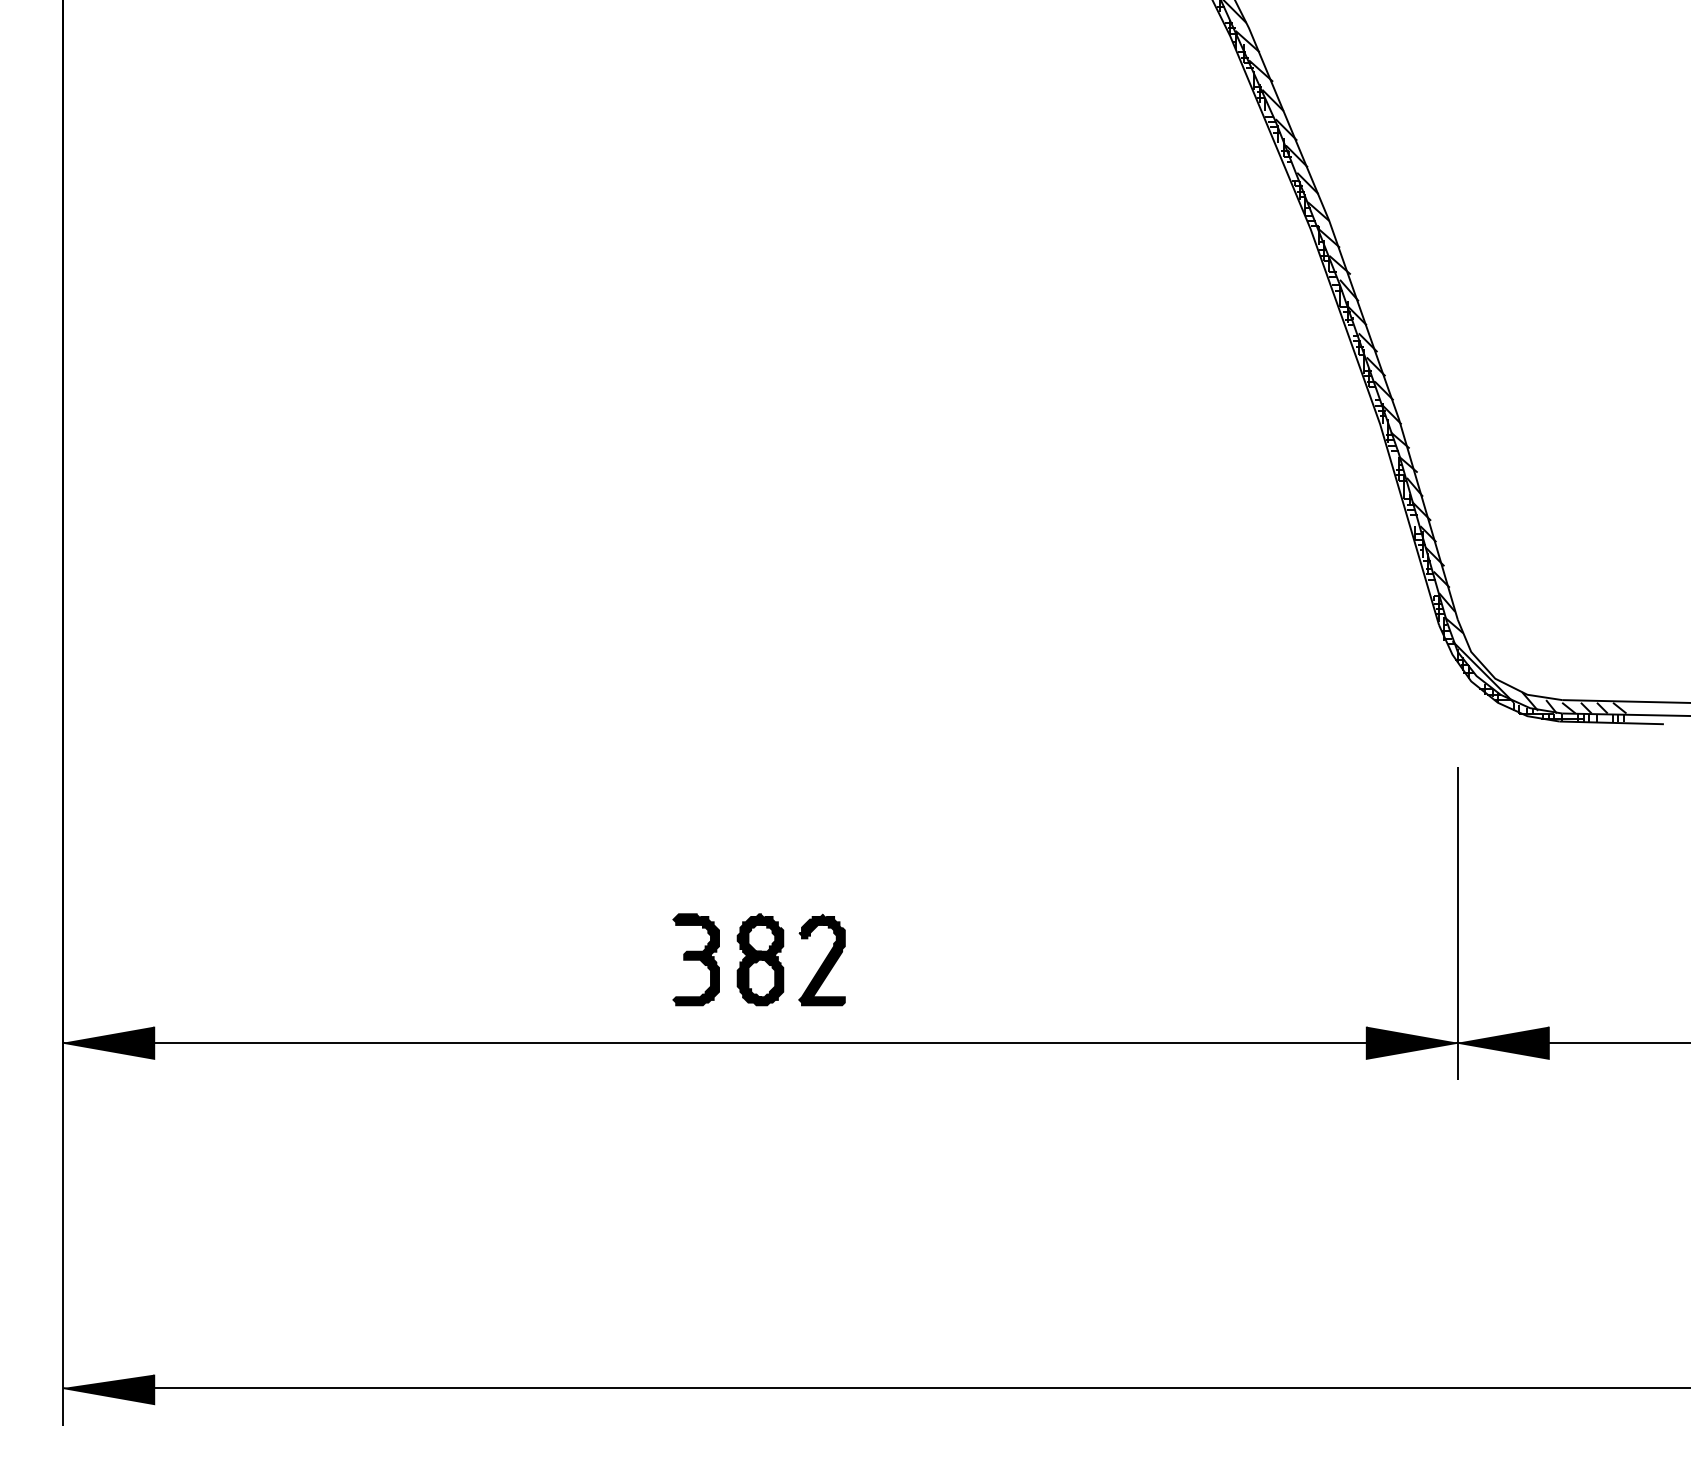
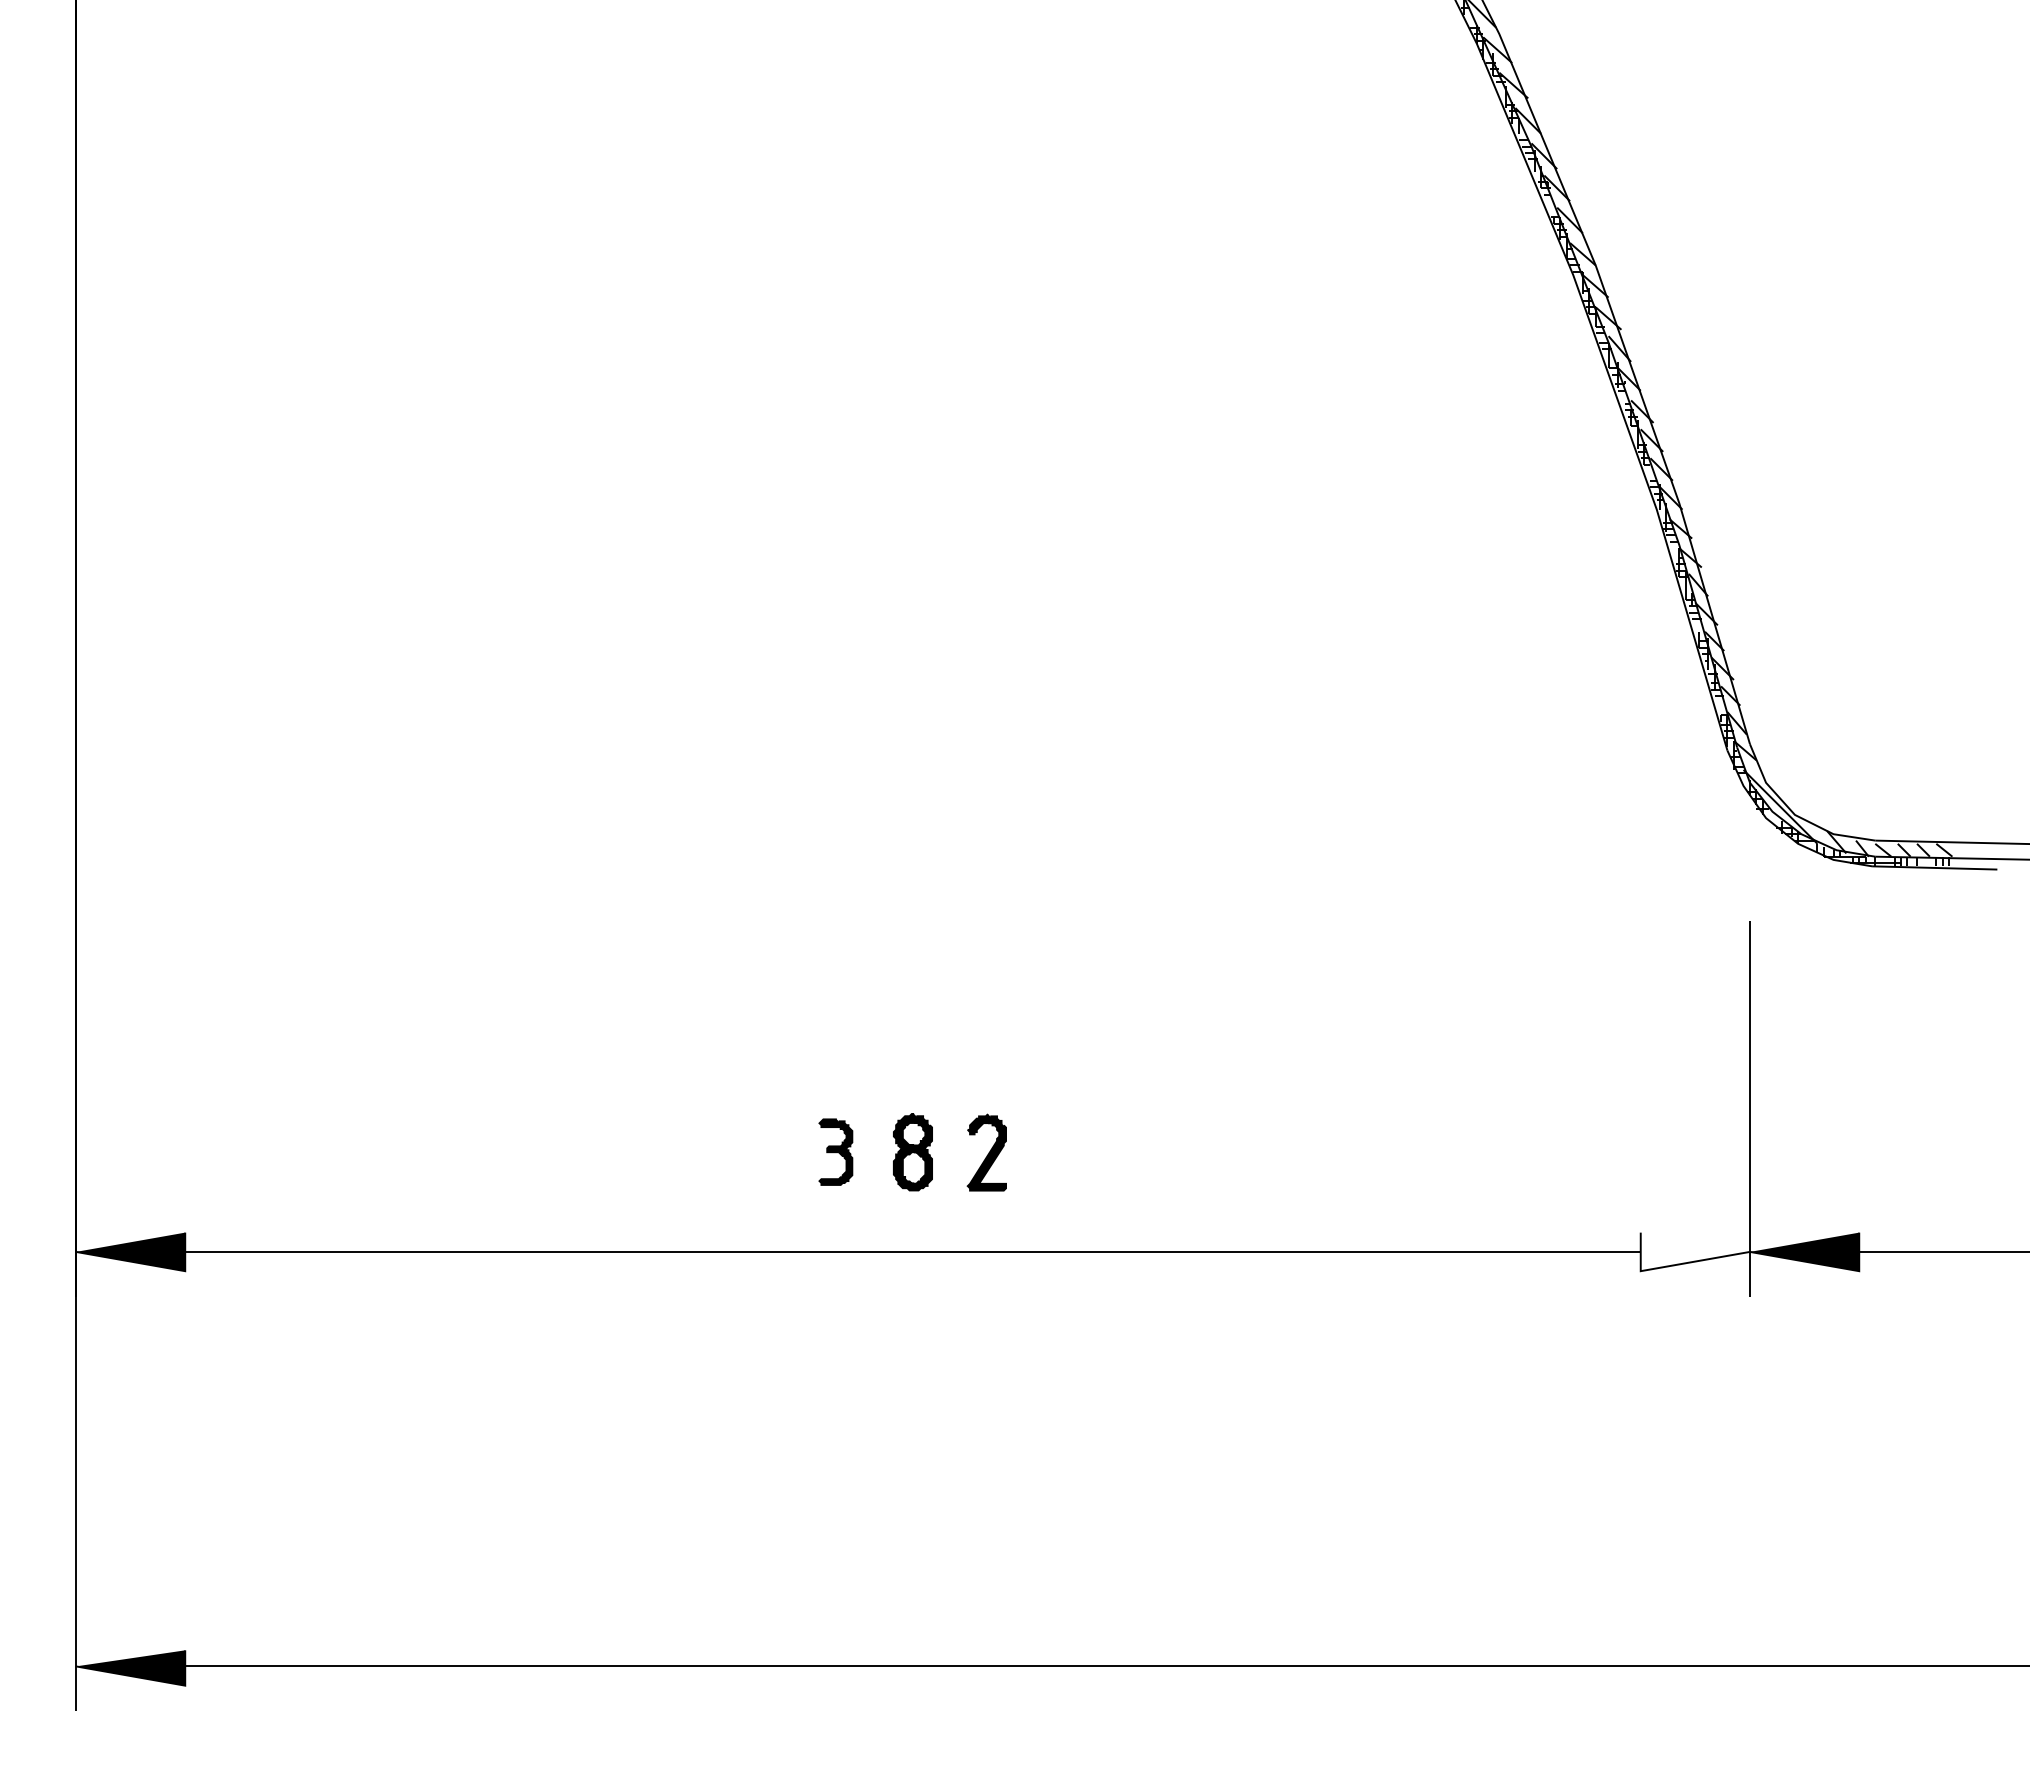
part: (695, 959) -> (835, 1151), size x0.6
part: (760, 959) -> (912, 1151), size x0.7
part: (821, 959) -> (986, 1152), size x0.7
fill: (1411, 1042) -> (1694, 1251), removed

